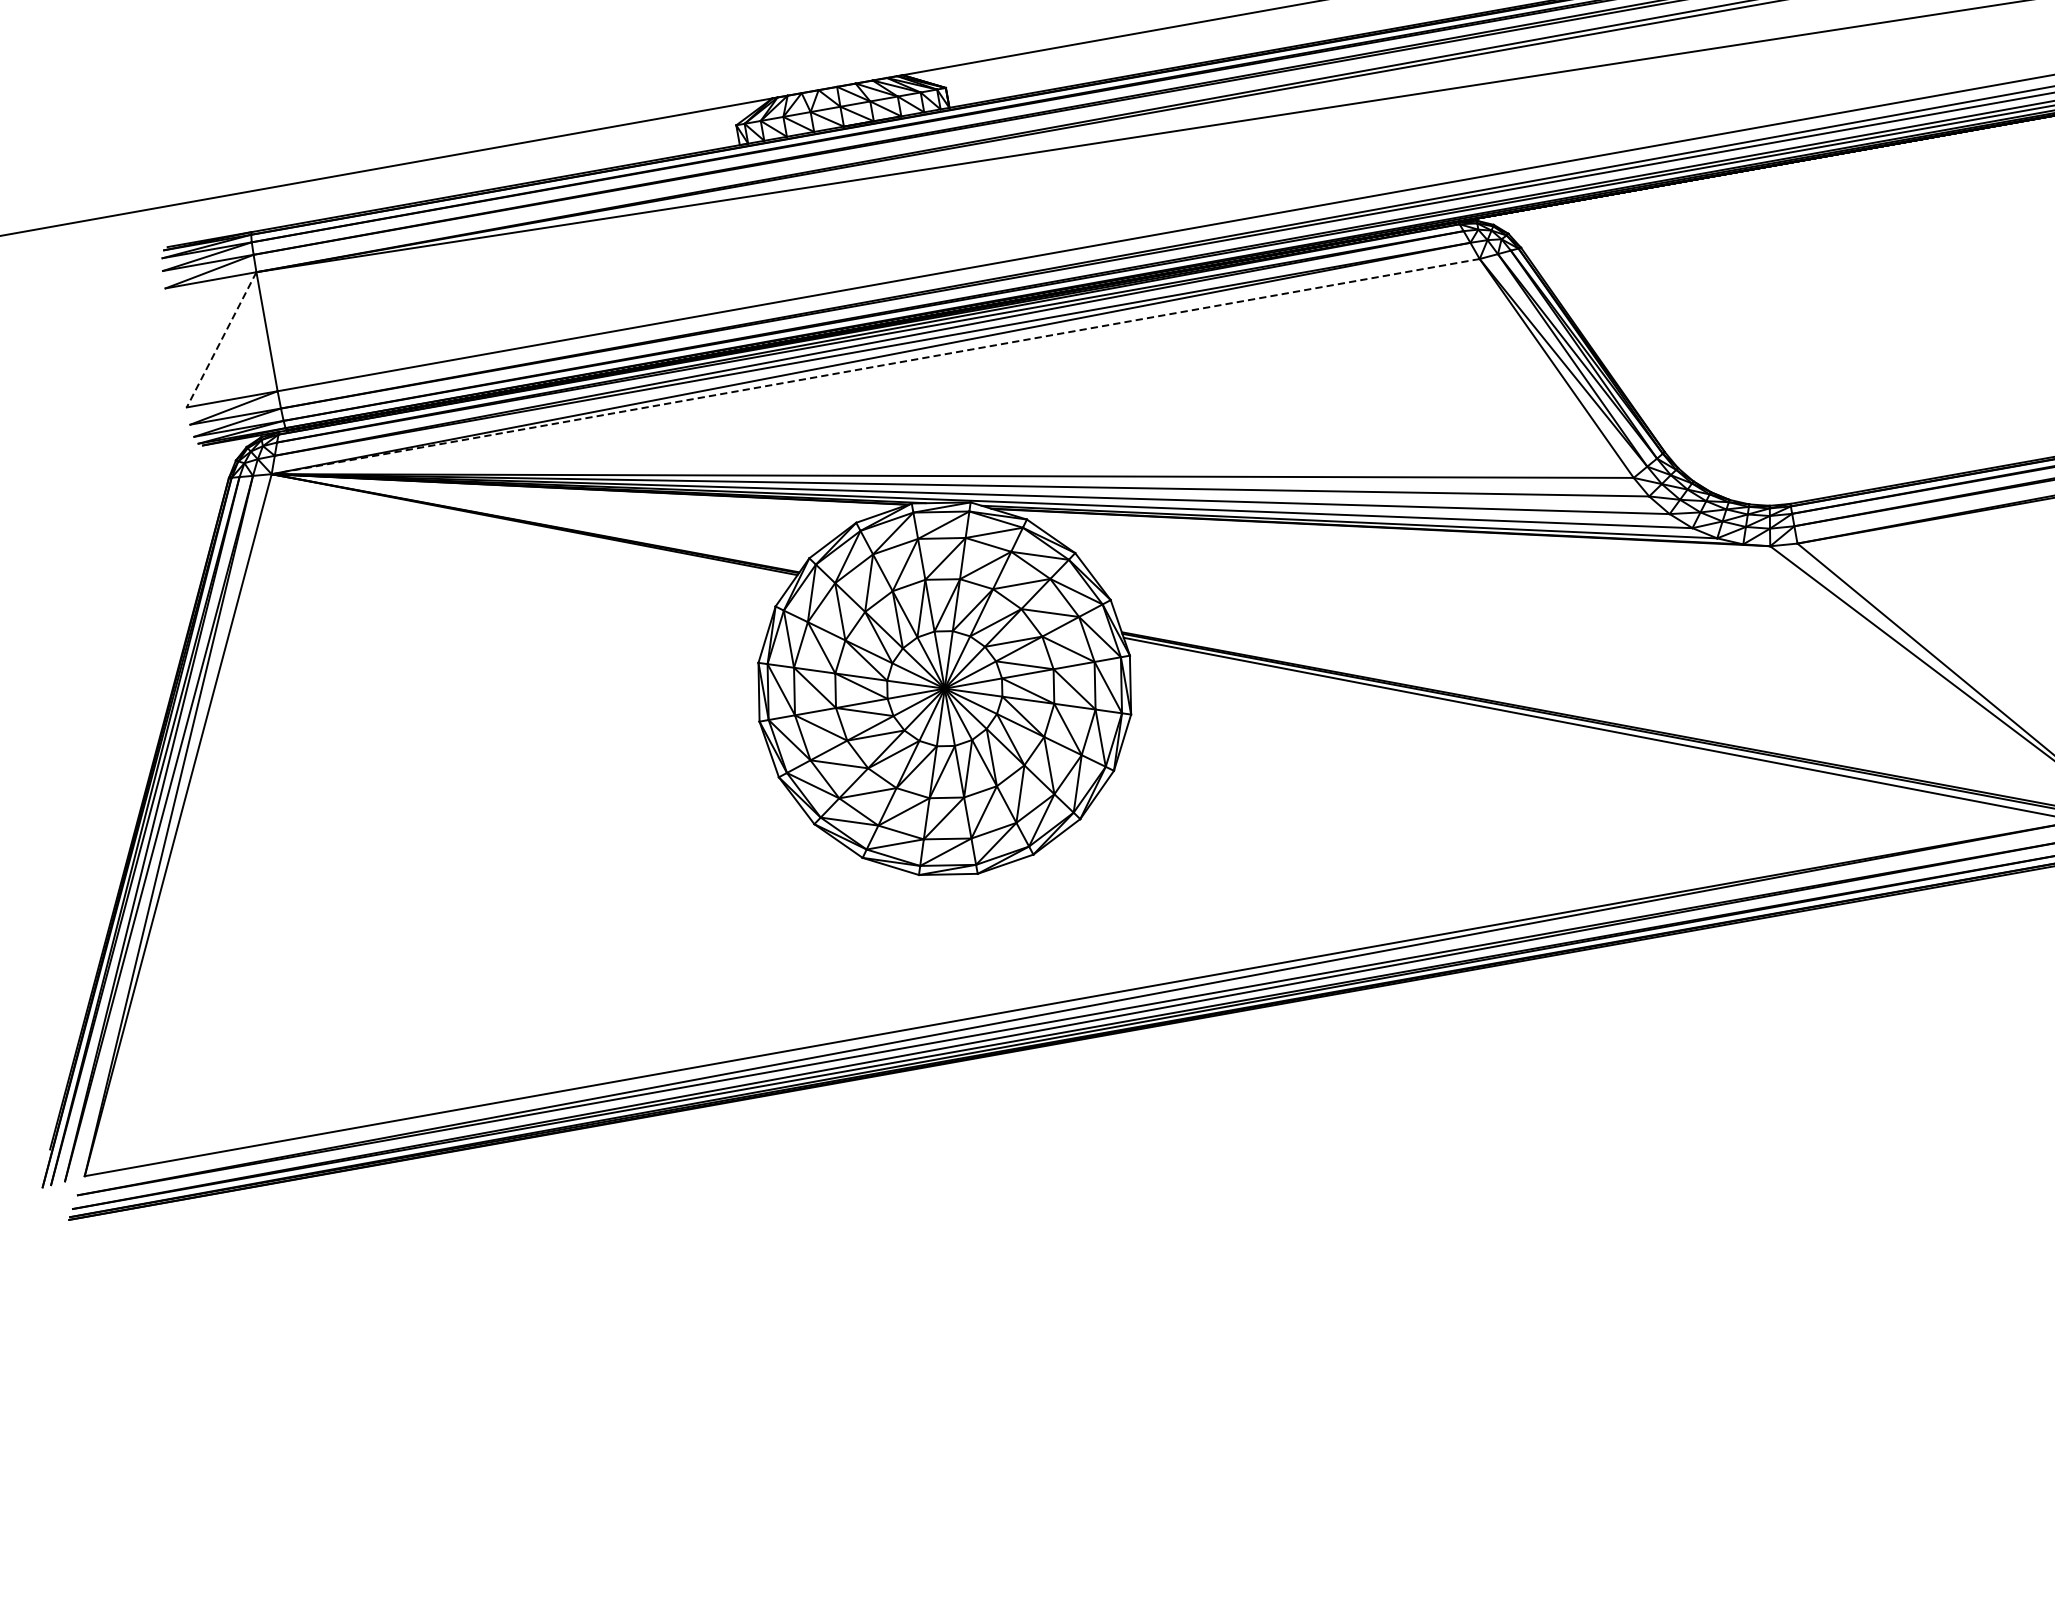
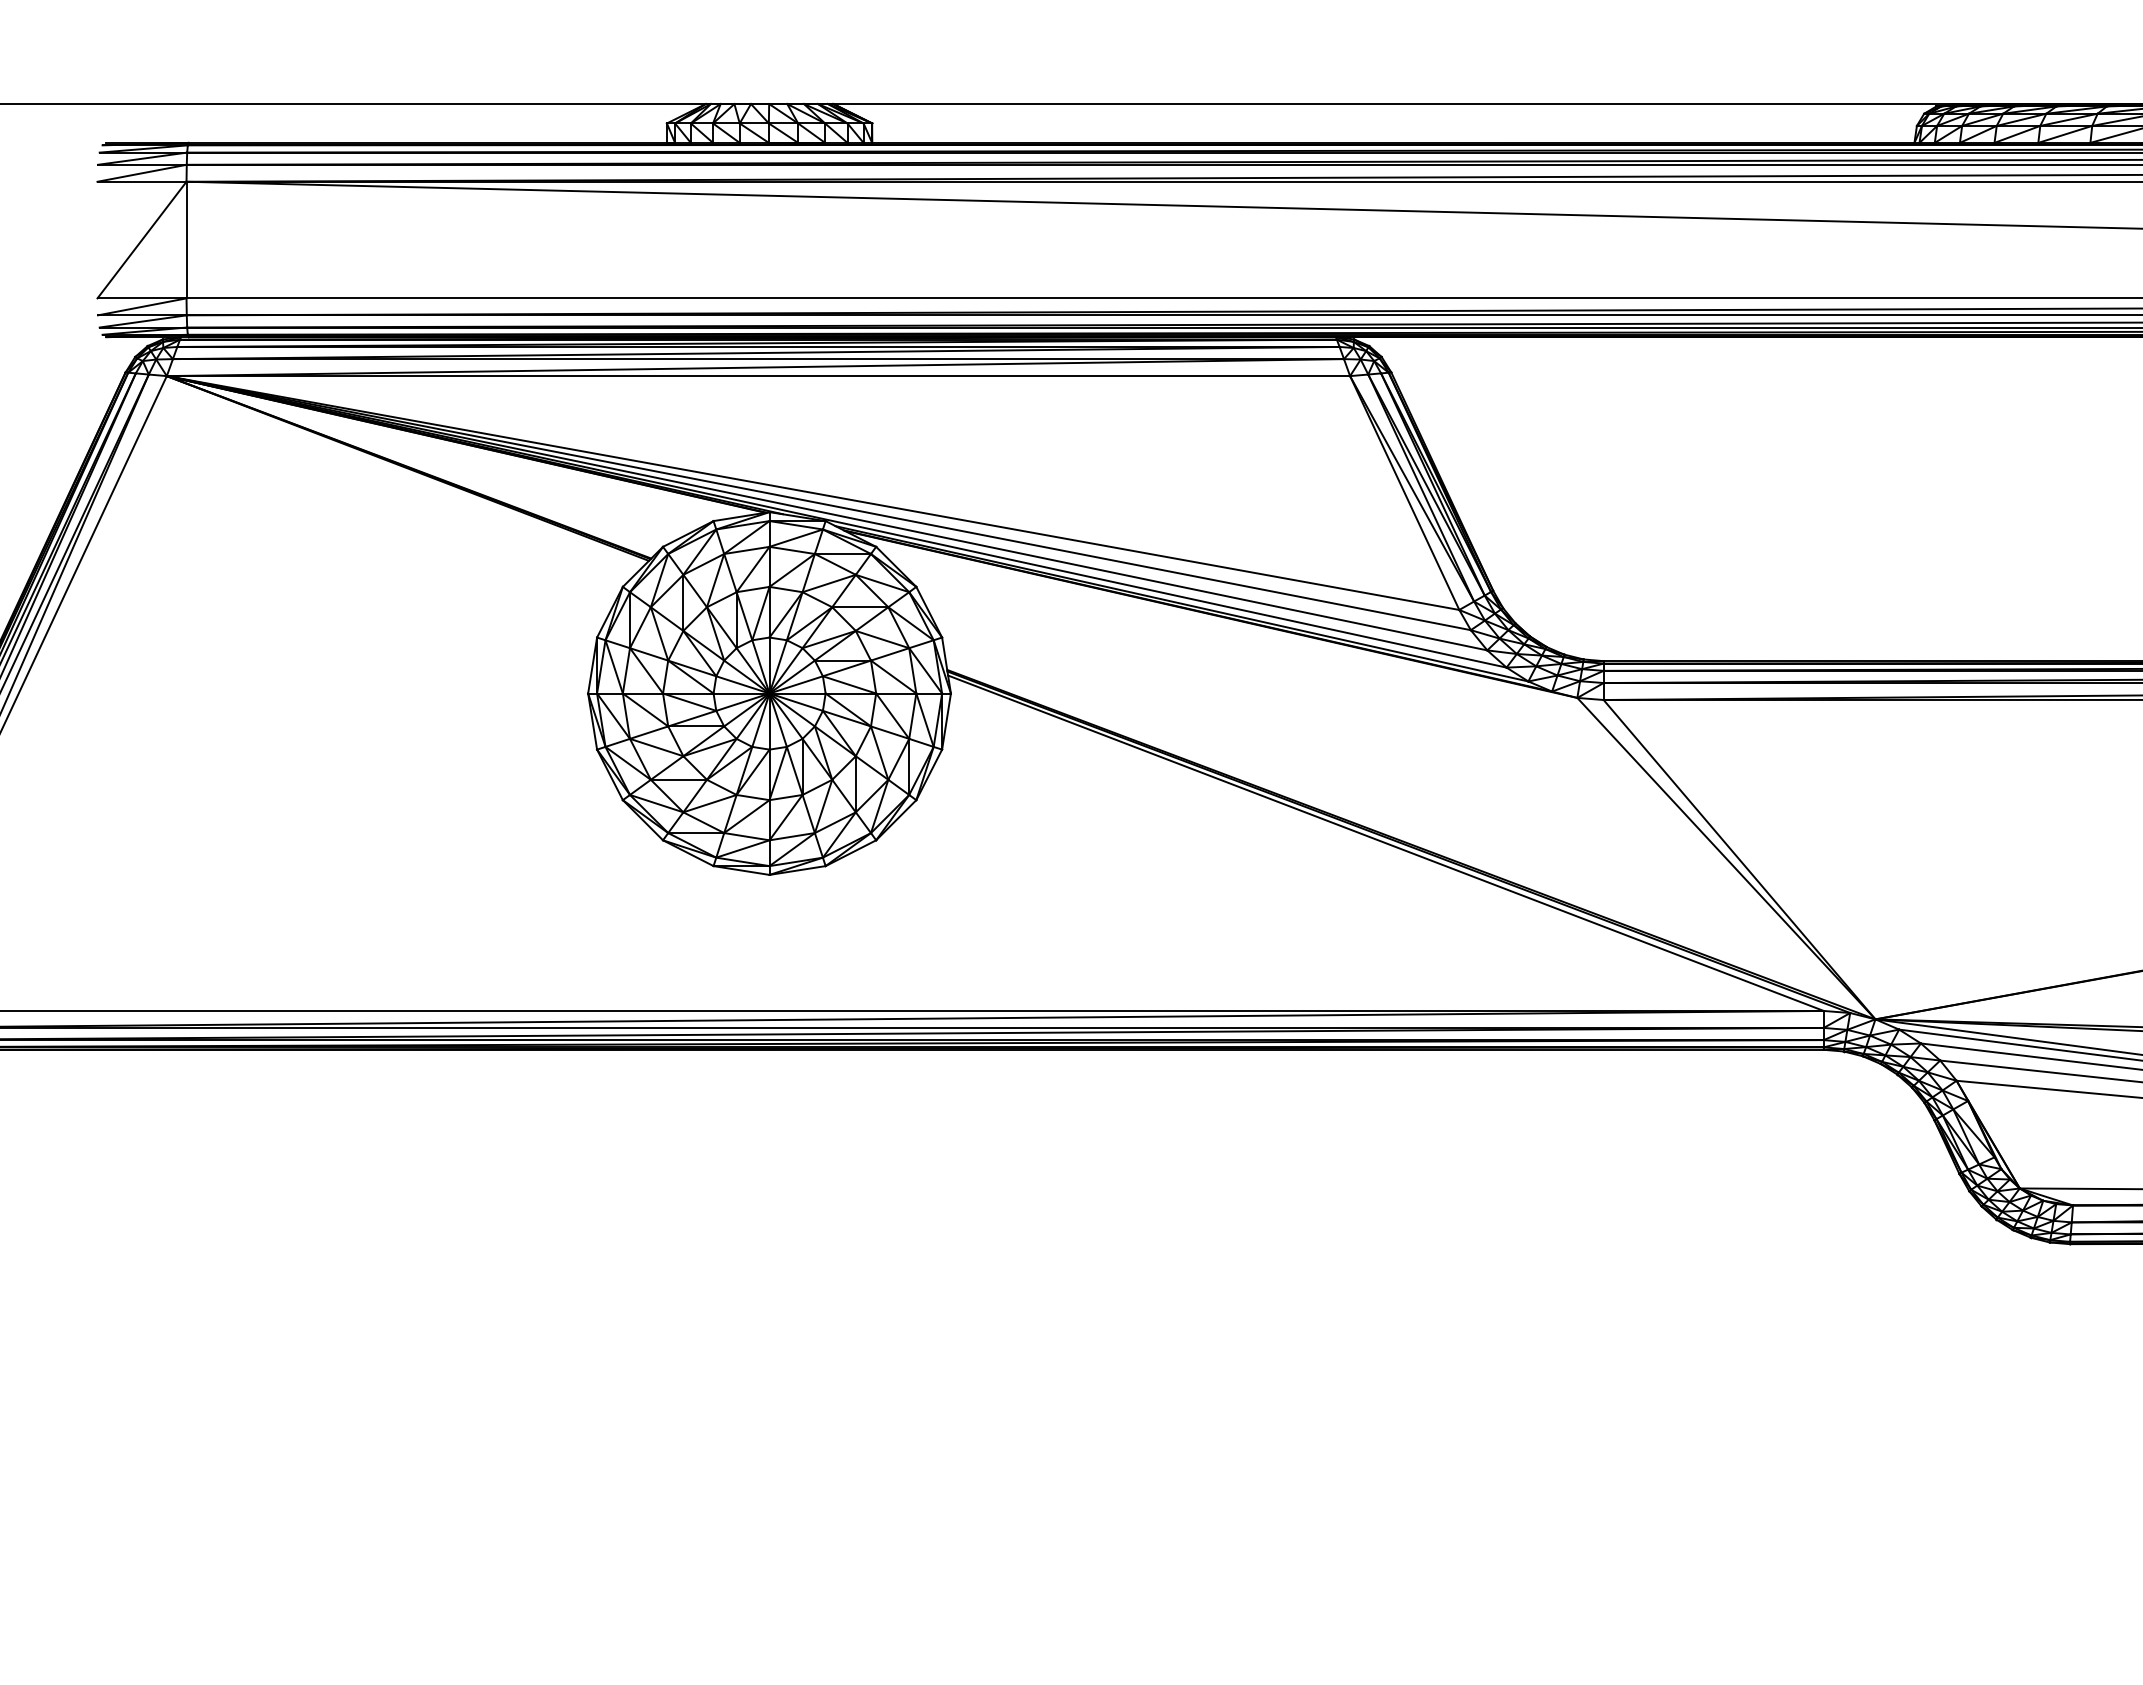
line: (221, 340) -> (141, 240), dashed -> solid
line: (875, 367) -> (758, 376), dashed -> solid

